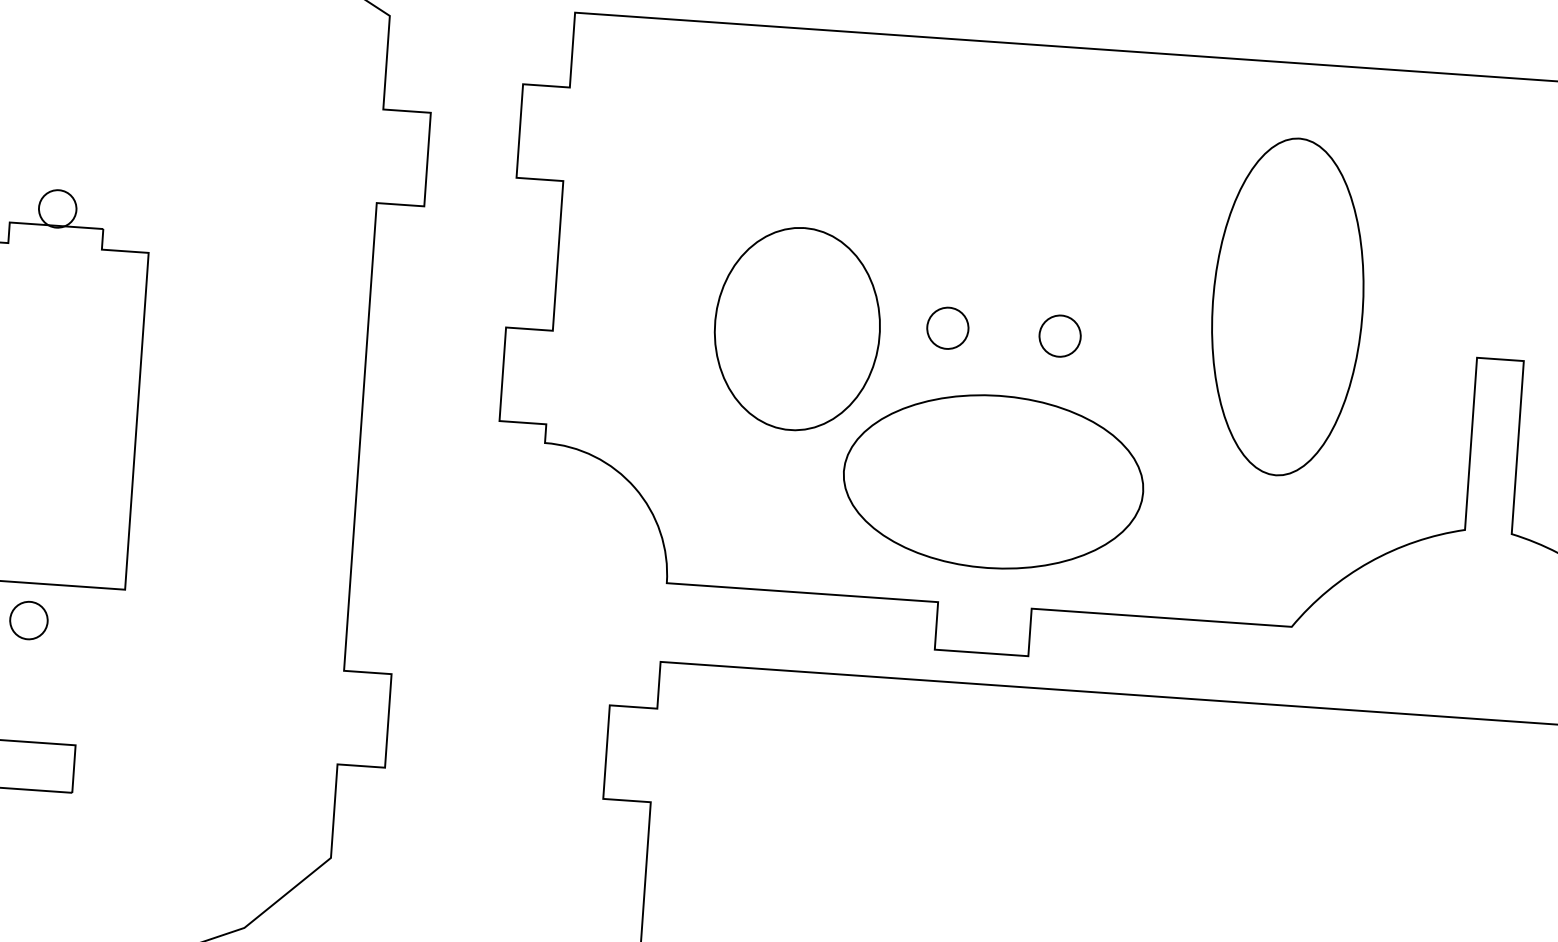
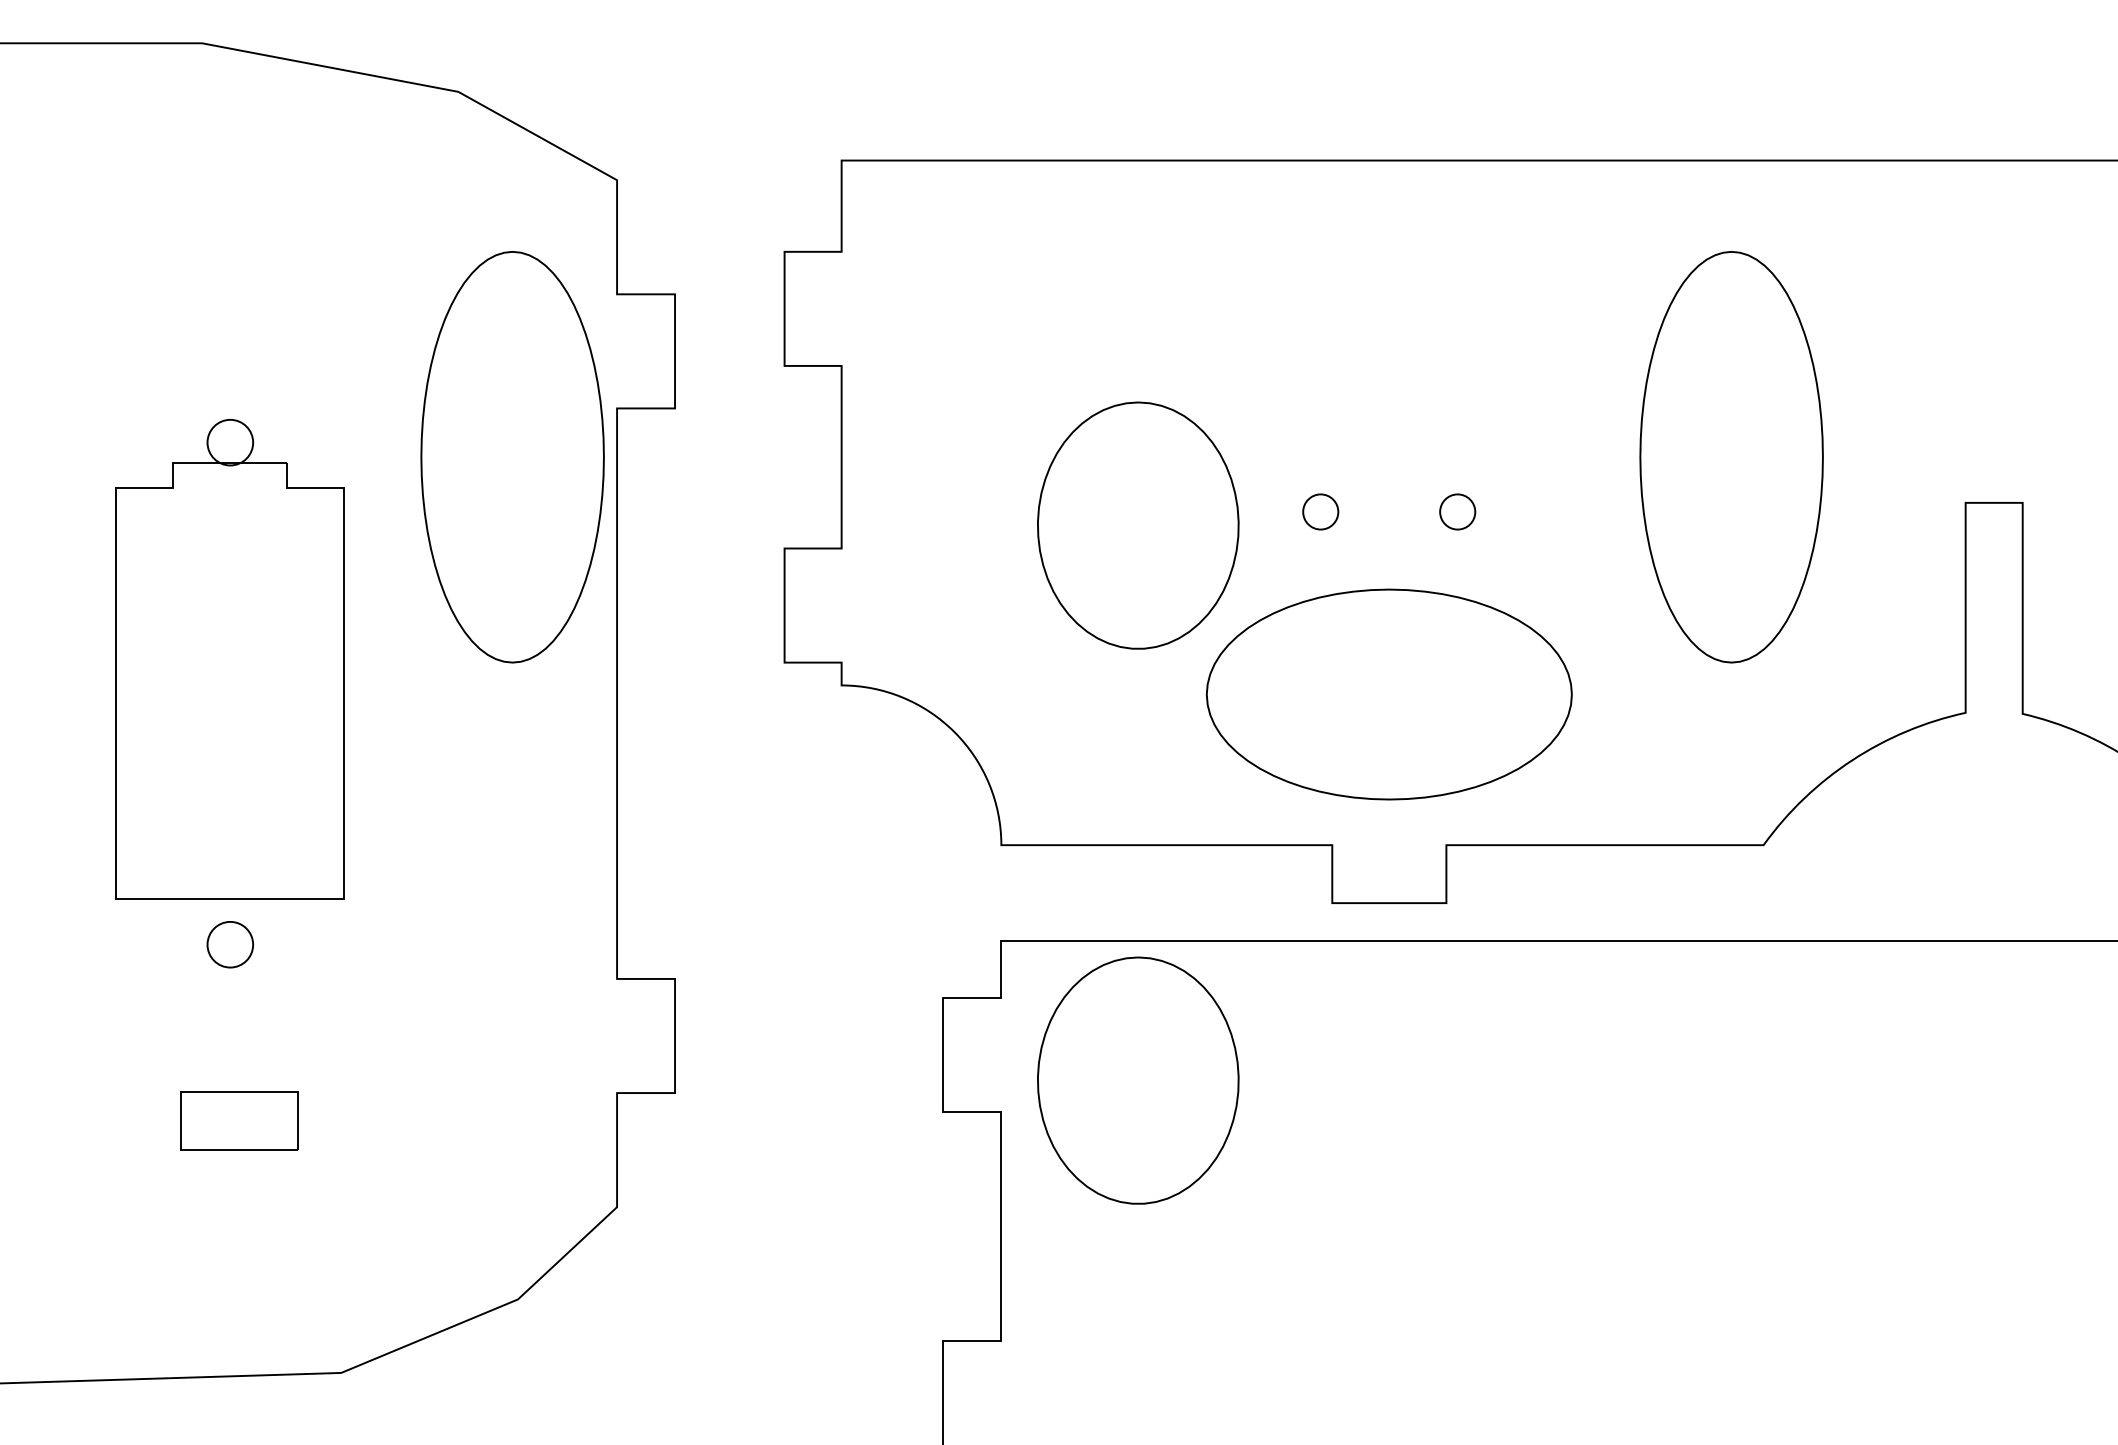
part: (288, 237) -> (512, 457), added
part: (947, 327) -> (1320, 511), size x0.7
part: (1059, 335) -> (1457, 511), size x0.7
part: (765, 783) -> (1138, 1080), added

